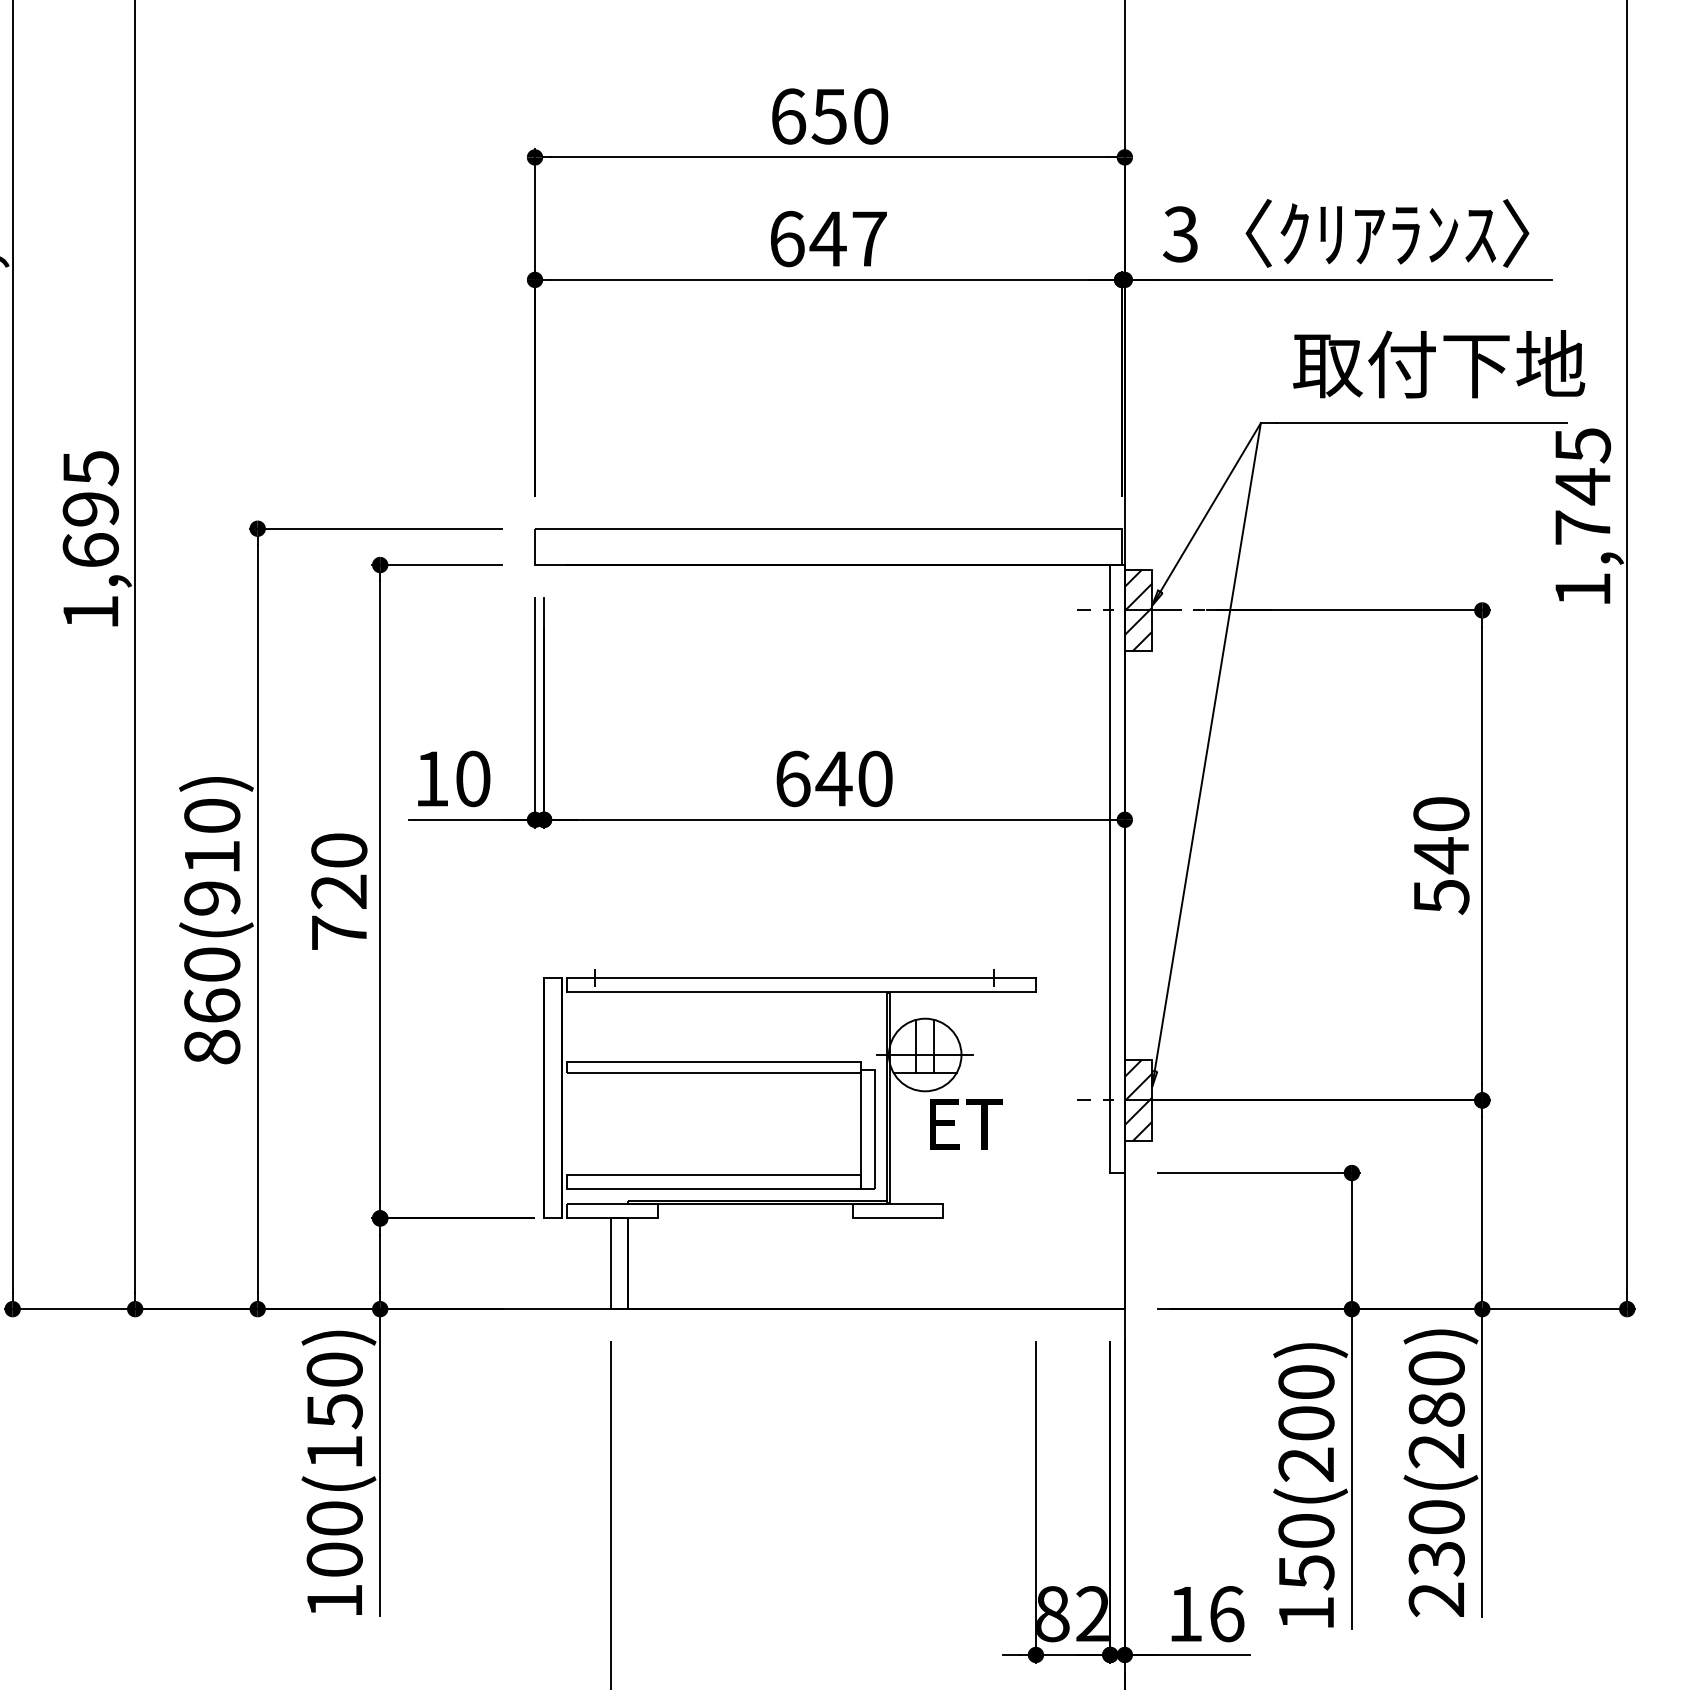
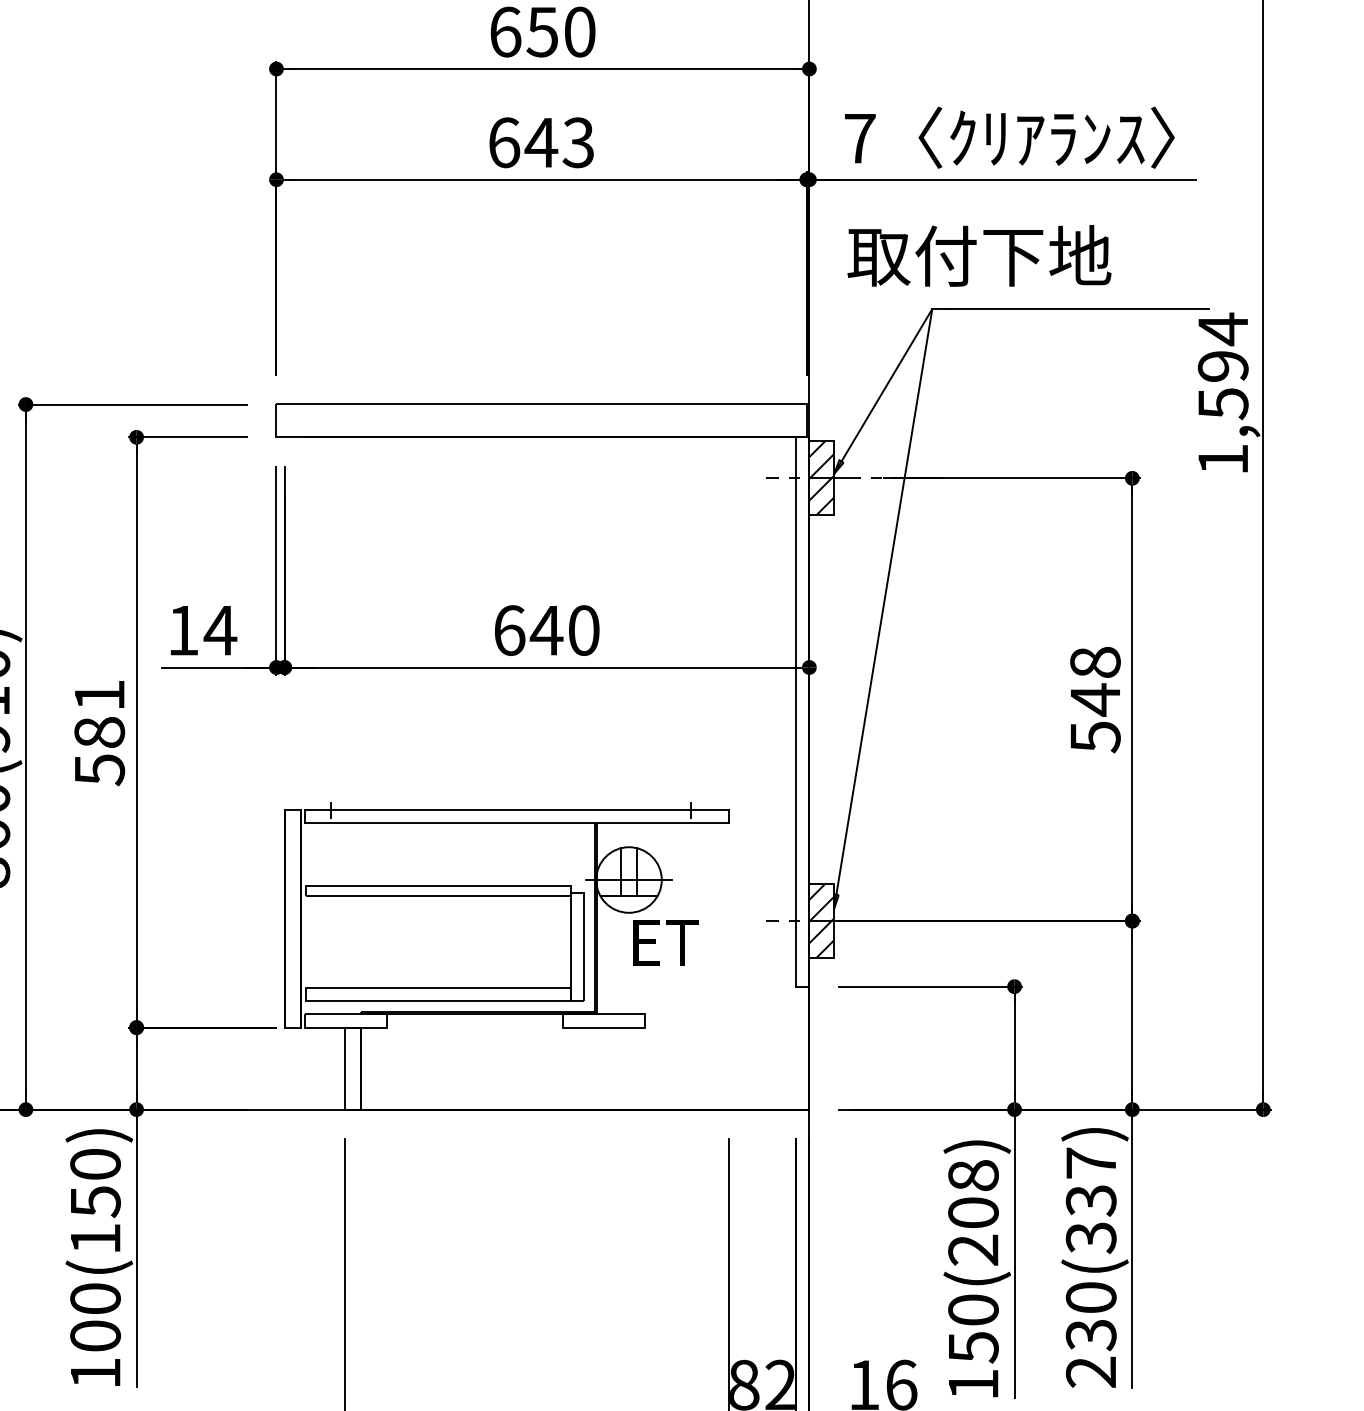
text: (1180, 234) -> (859, 138), 3 -> 7
text: (868, 238) -> (577, 142), 647 -> 643
text: (1439, 364) -> (979, 256), moved
text: (1582, 486) -> (1222, 366), 1,745 -> 1,594
text: (472, 778) -> (219, 630), 10 -> 14
text: (1441, 814) -> (1095, 662), 540 -> 548
text: (339, 892) -> (99, 733), 720 -> 581
text: (1306, 1382) -> (973, 1175), 150(200) -> 150(208)
text: (1436, 1410) -> (1090, 1201), 230(280) -> 230(337)

